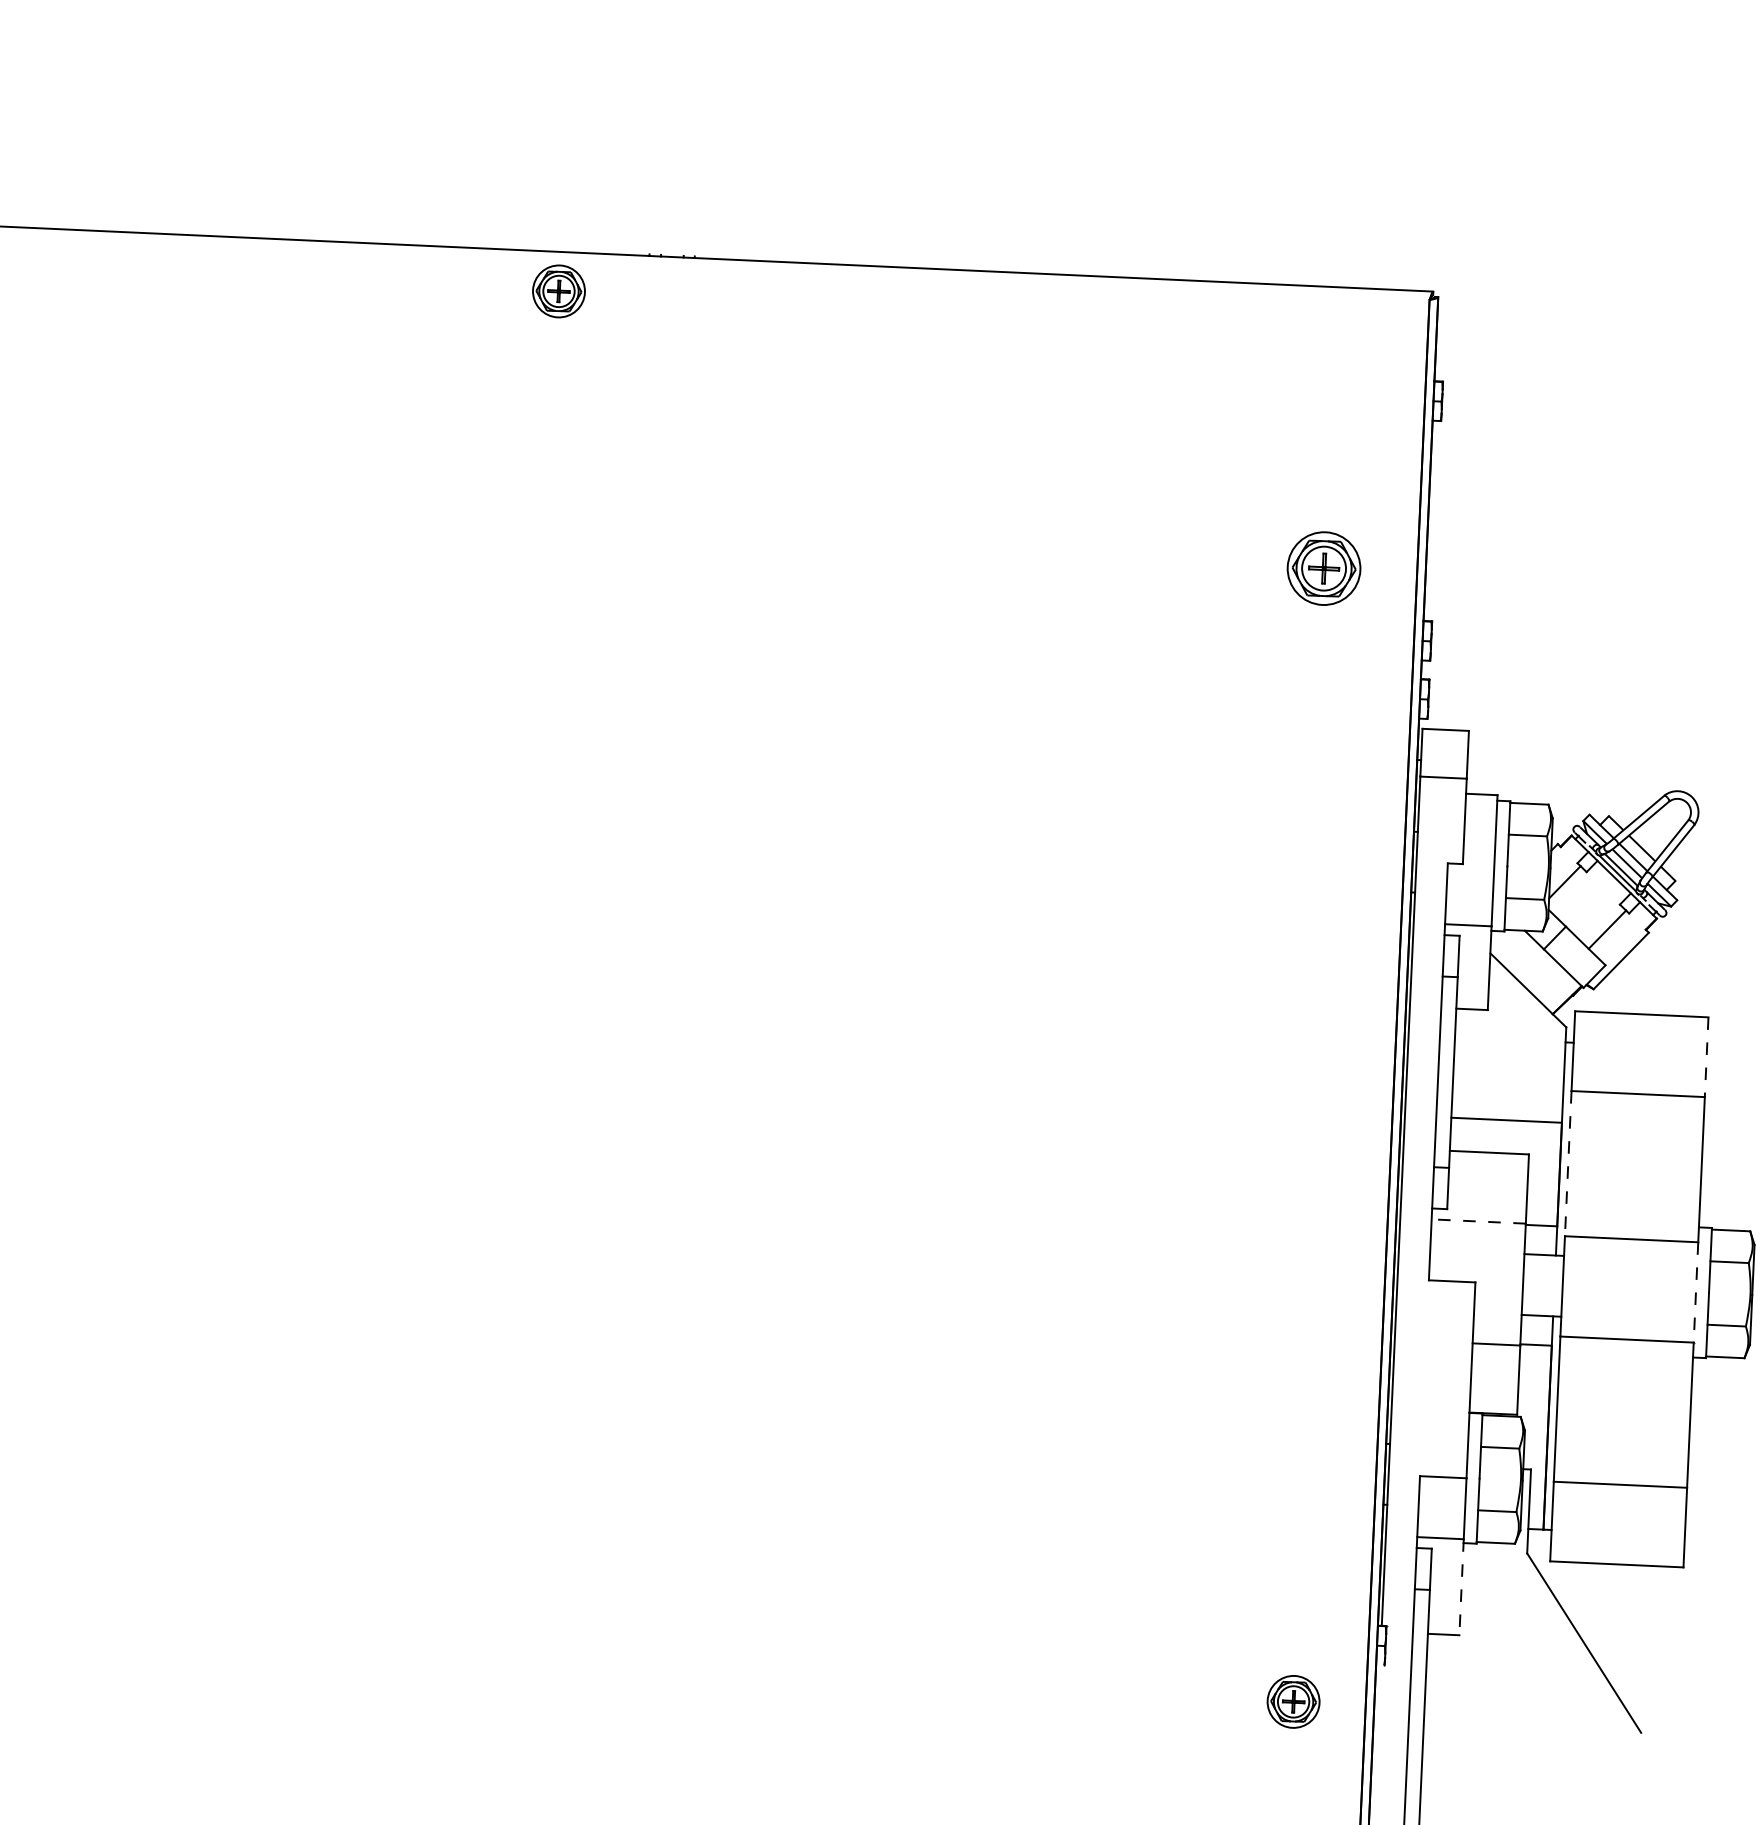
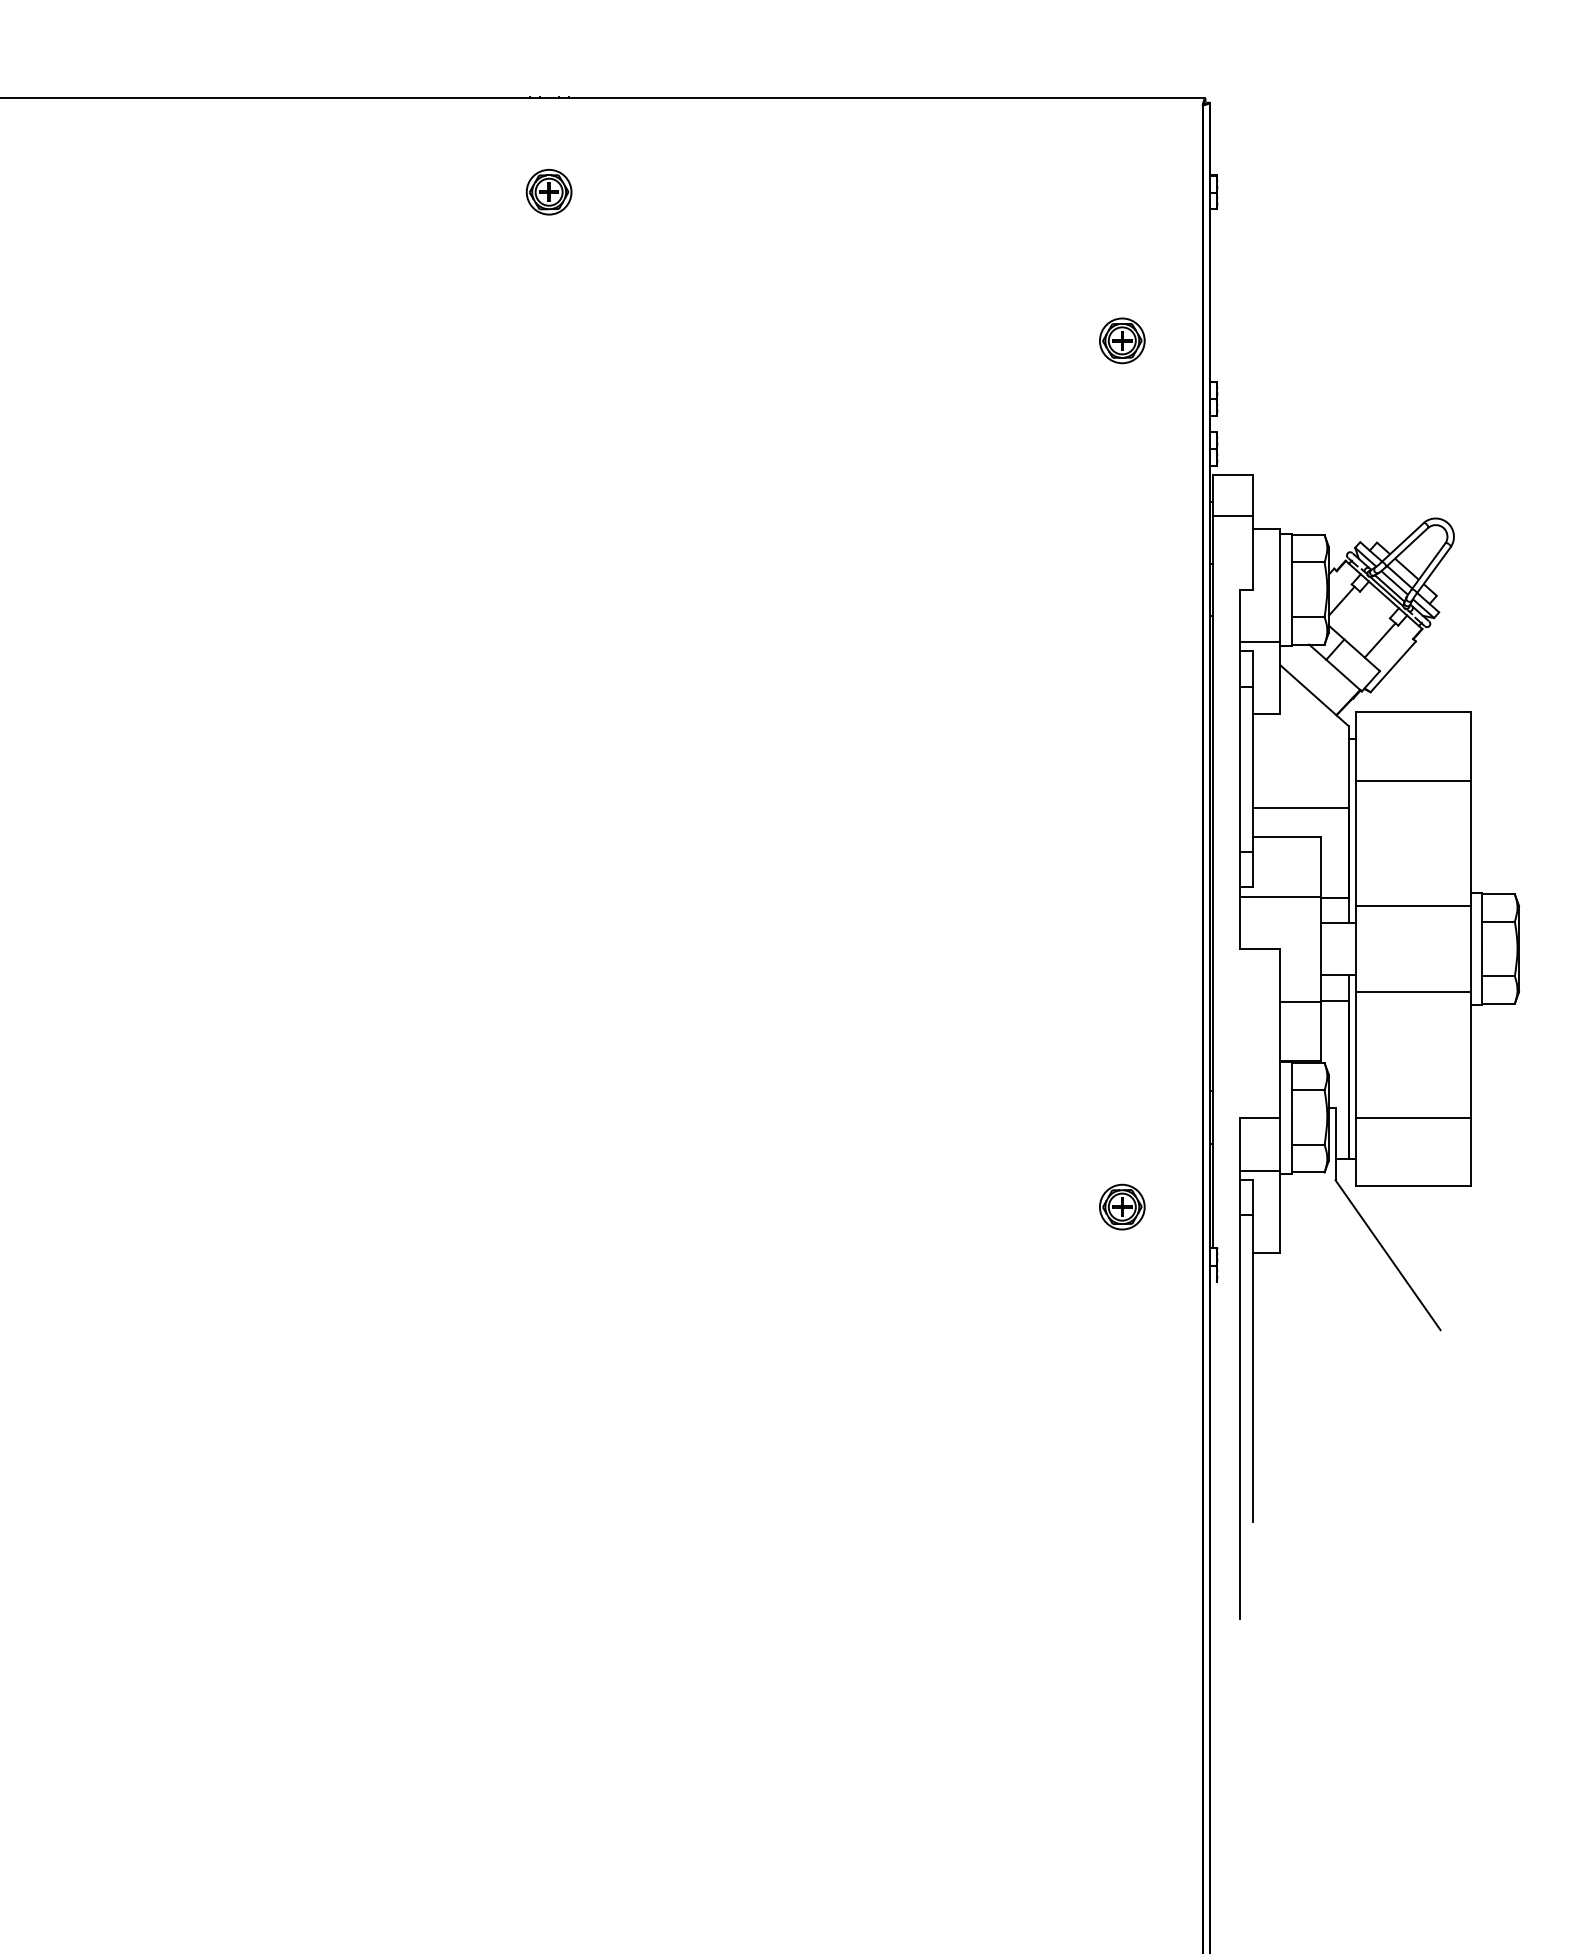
part: (558, 291) -> (548, 192), moved
part: (1324, 568) -> (1122, 340), size x0.71
line: (1706, 1057) -> (1470, 746), dashed -> solid
line: (1568, 1163) -> (1355, 843), dashed -> solid
line: (1478, 1221) -> (1280, 896), dashed -> solid
line: (1695, 1292) -> (1470, 949), dashed -> solid
line: (1461, 1587) -> (1280, 1212), dashed -> solid
part: (1293, 1701) -> (1122, 1206), moved

